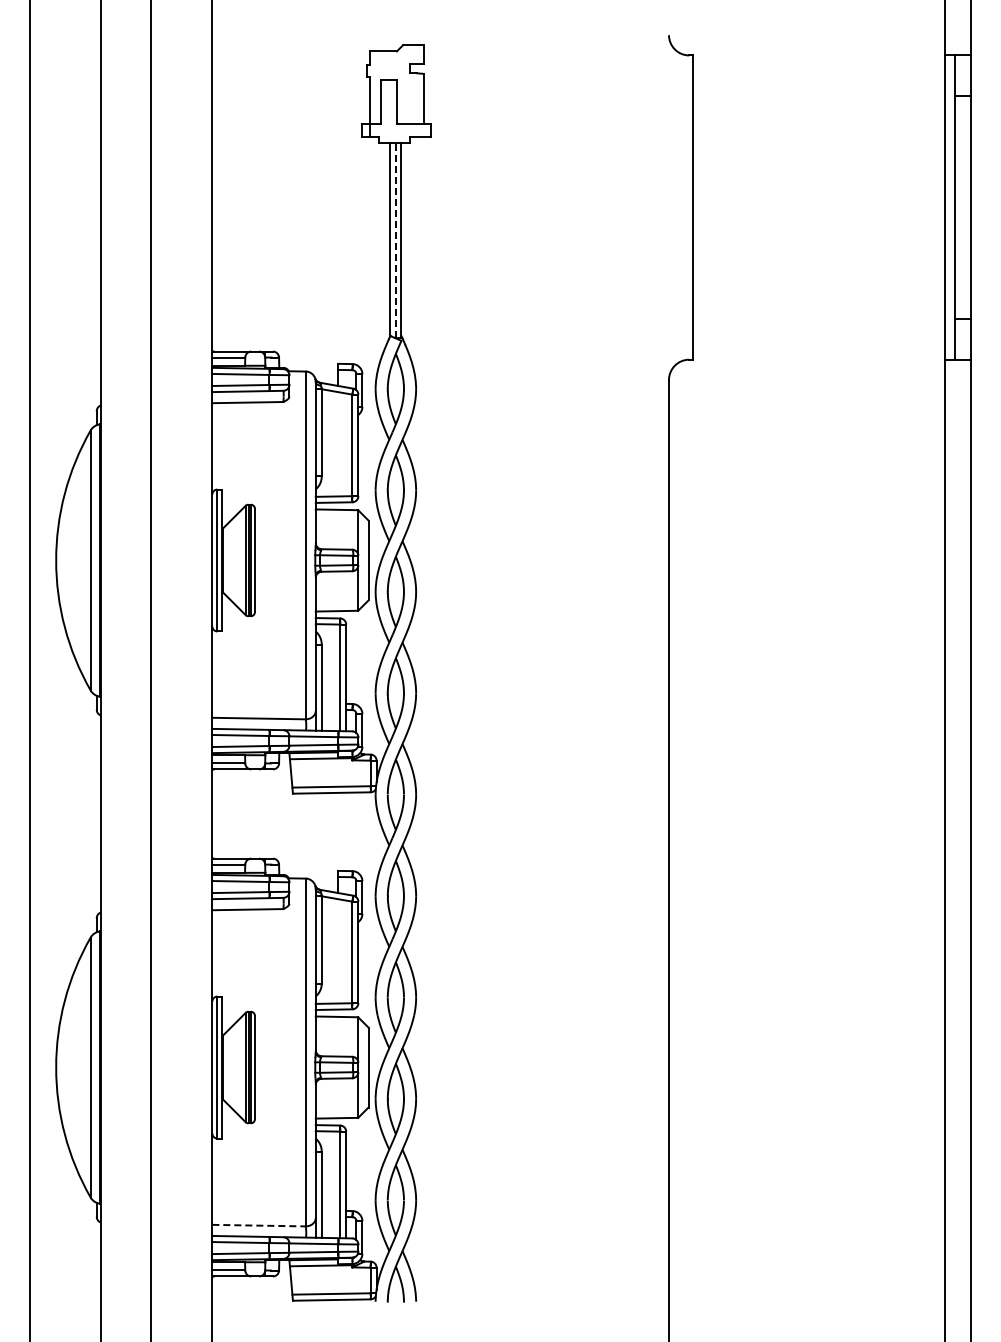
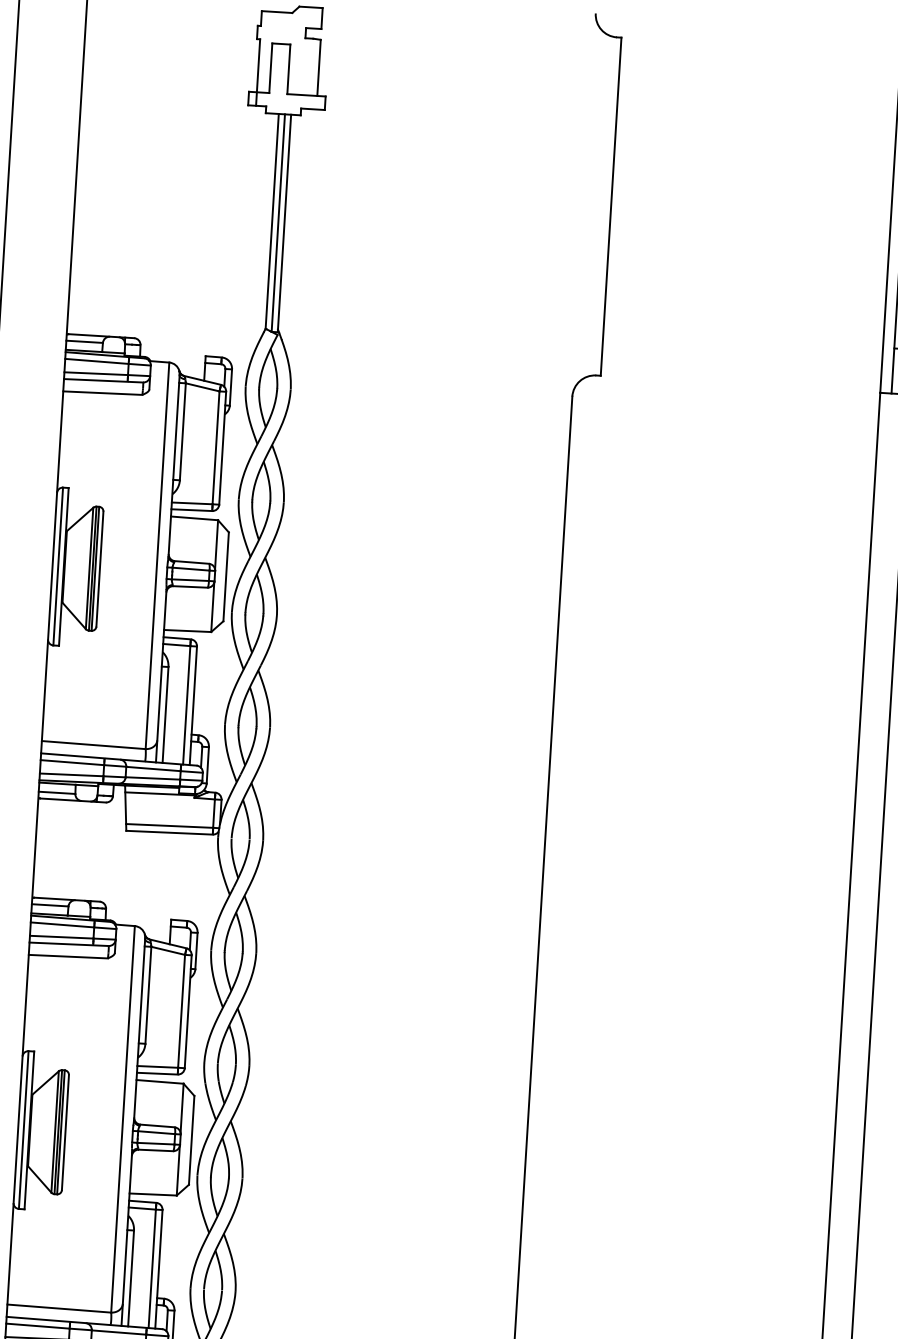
line: (395, 240) -> (277, 223), dashed -> solid
line: (259, 1225) -> (59, 1308), dashed -> solid

